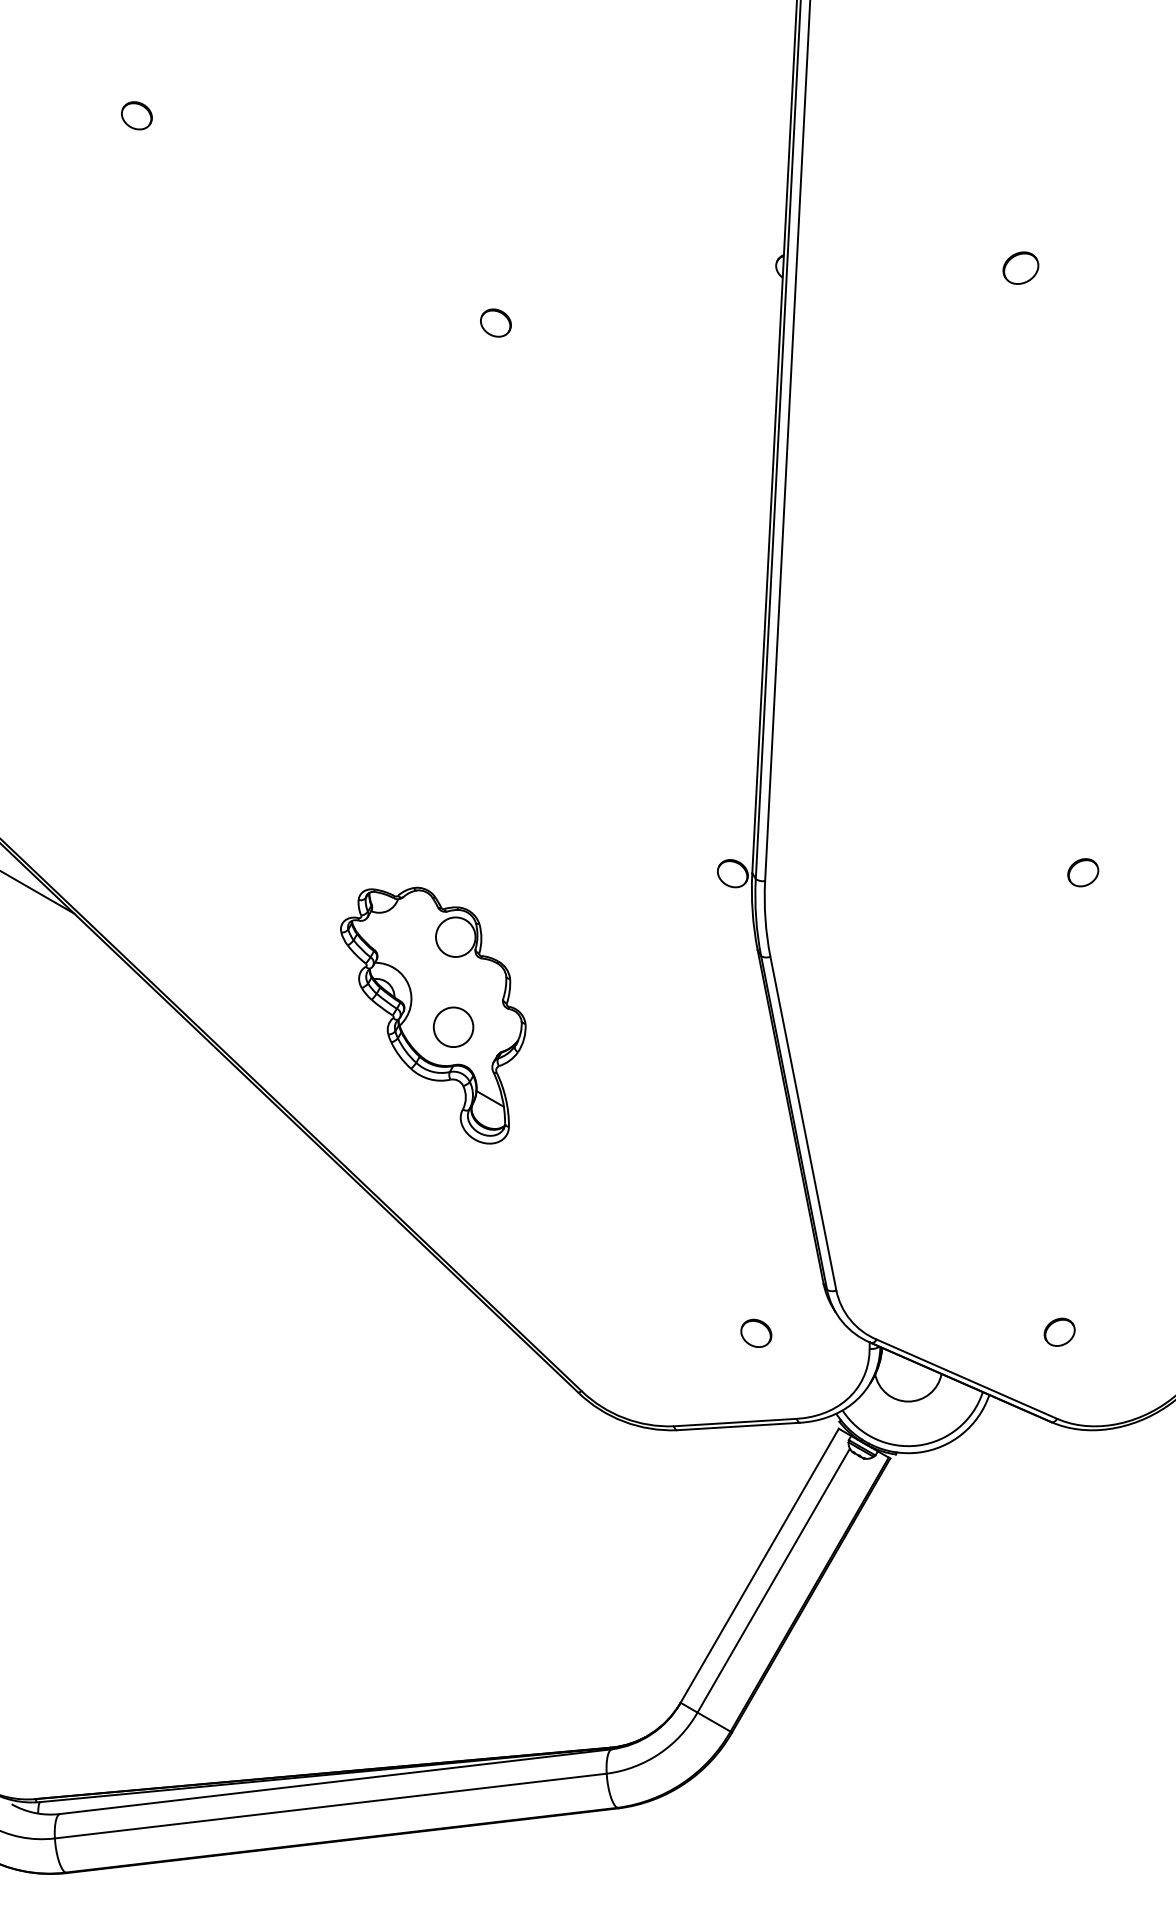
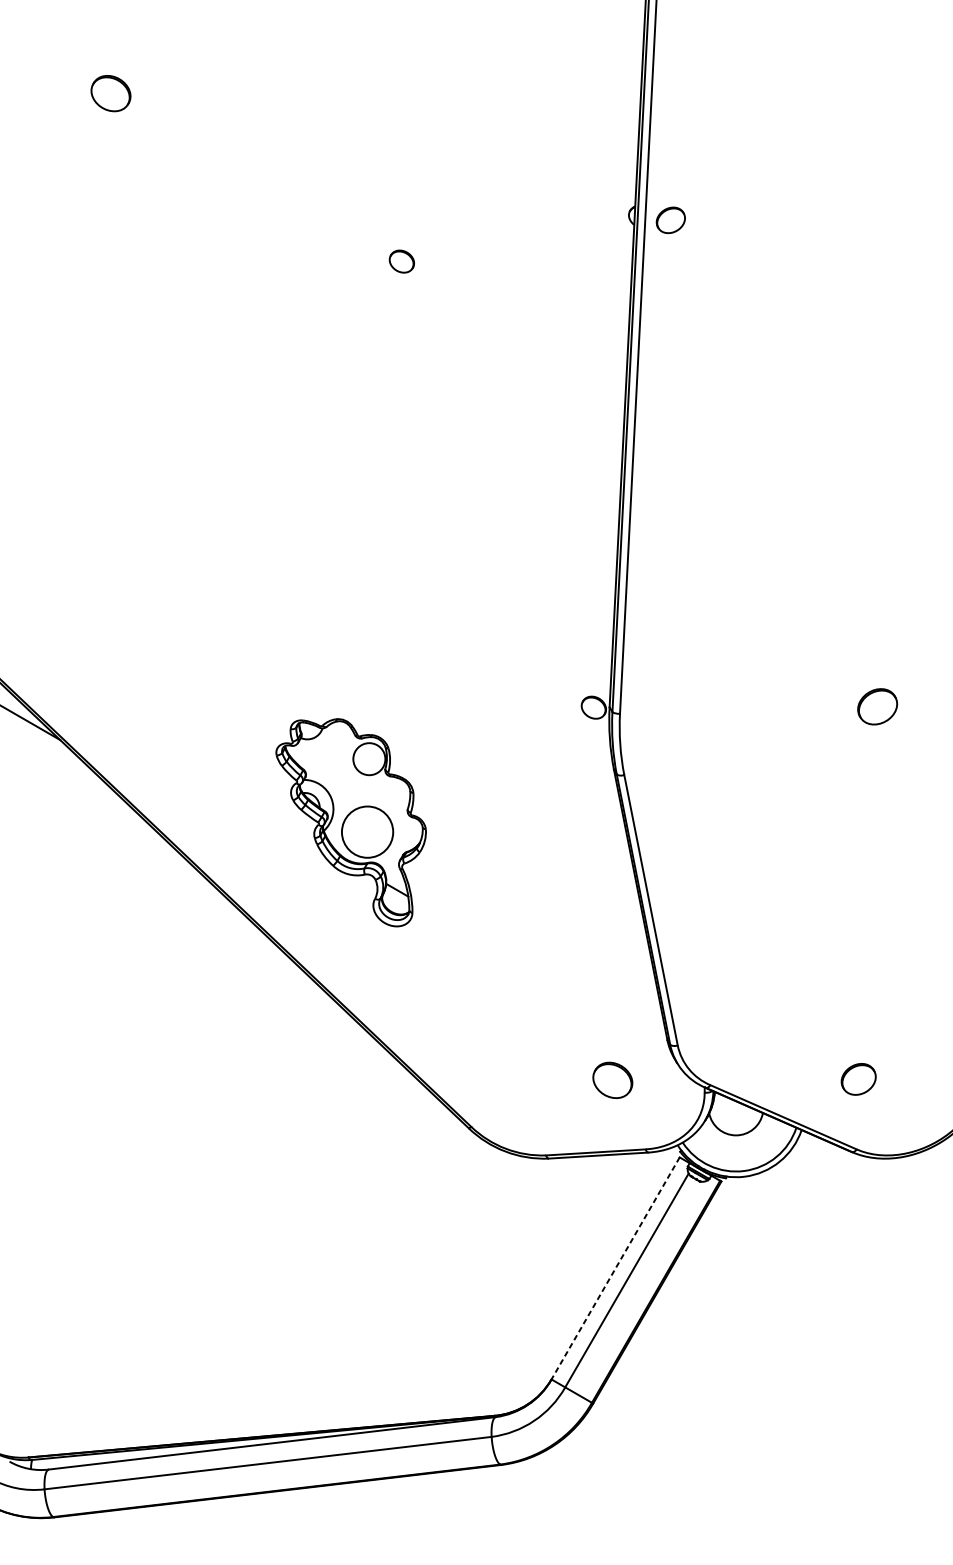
part: (136, 115) -> (110, 93), size x1.6
part: (1020, 267) -> (670, 219), moved
part: (1083, 872) -> (877, 706), size x1.6
circle: (453, 1027) -> (367, 832), size x1.6
part: (1059, 1331) -> (858, 1078), size x1.4
part: (756, 1332) -> (613, 1079), size x1.6
line: (759, 1566) -> (615, 1269), solid -> dashed

